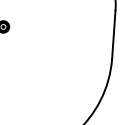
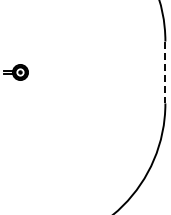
line: (113, 34) -> (165, 72), solid -> dashed

